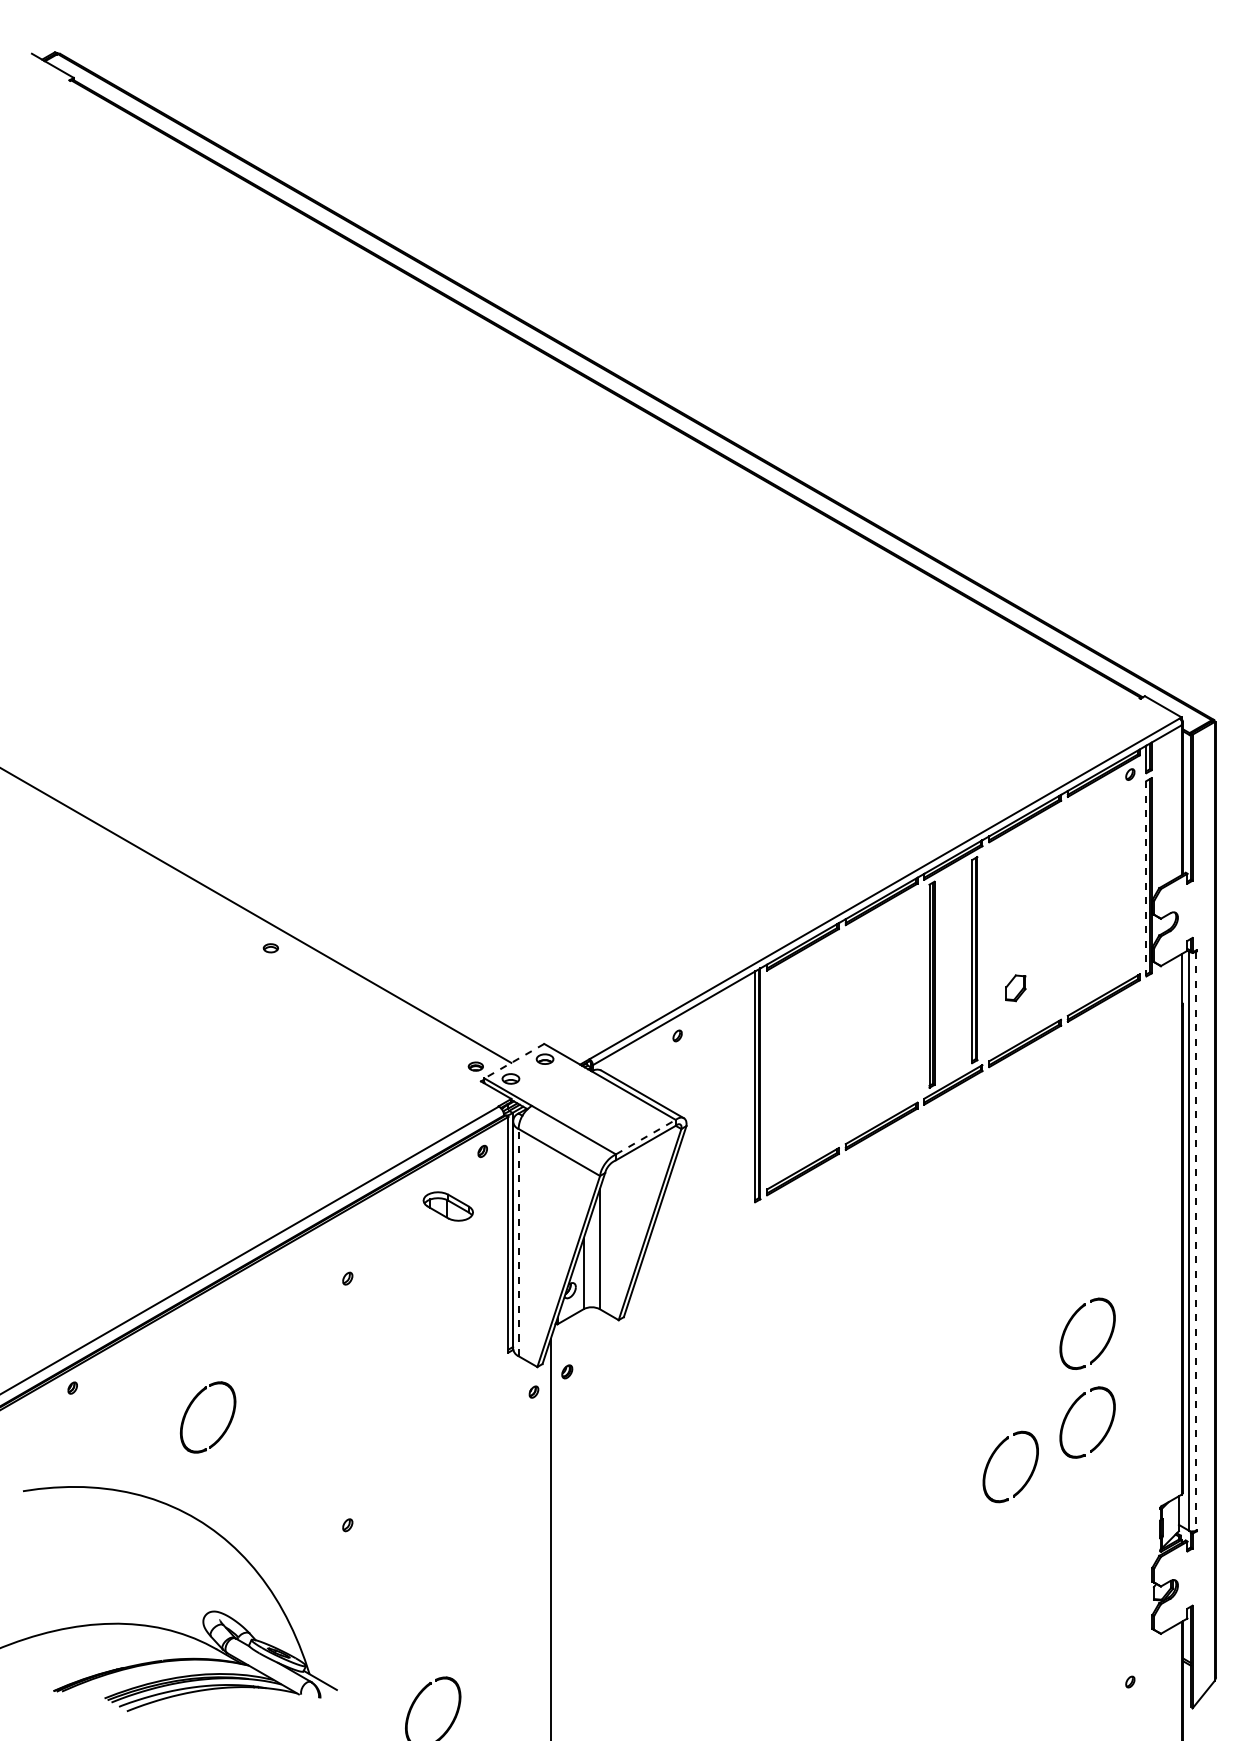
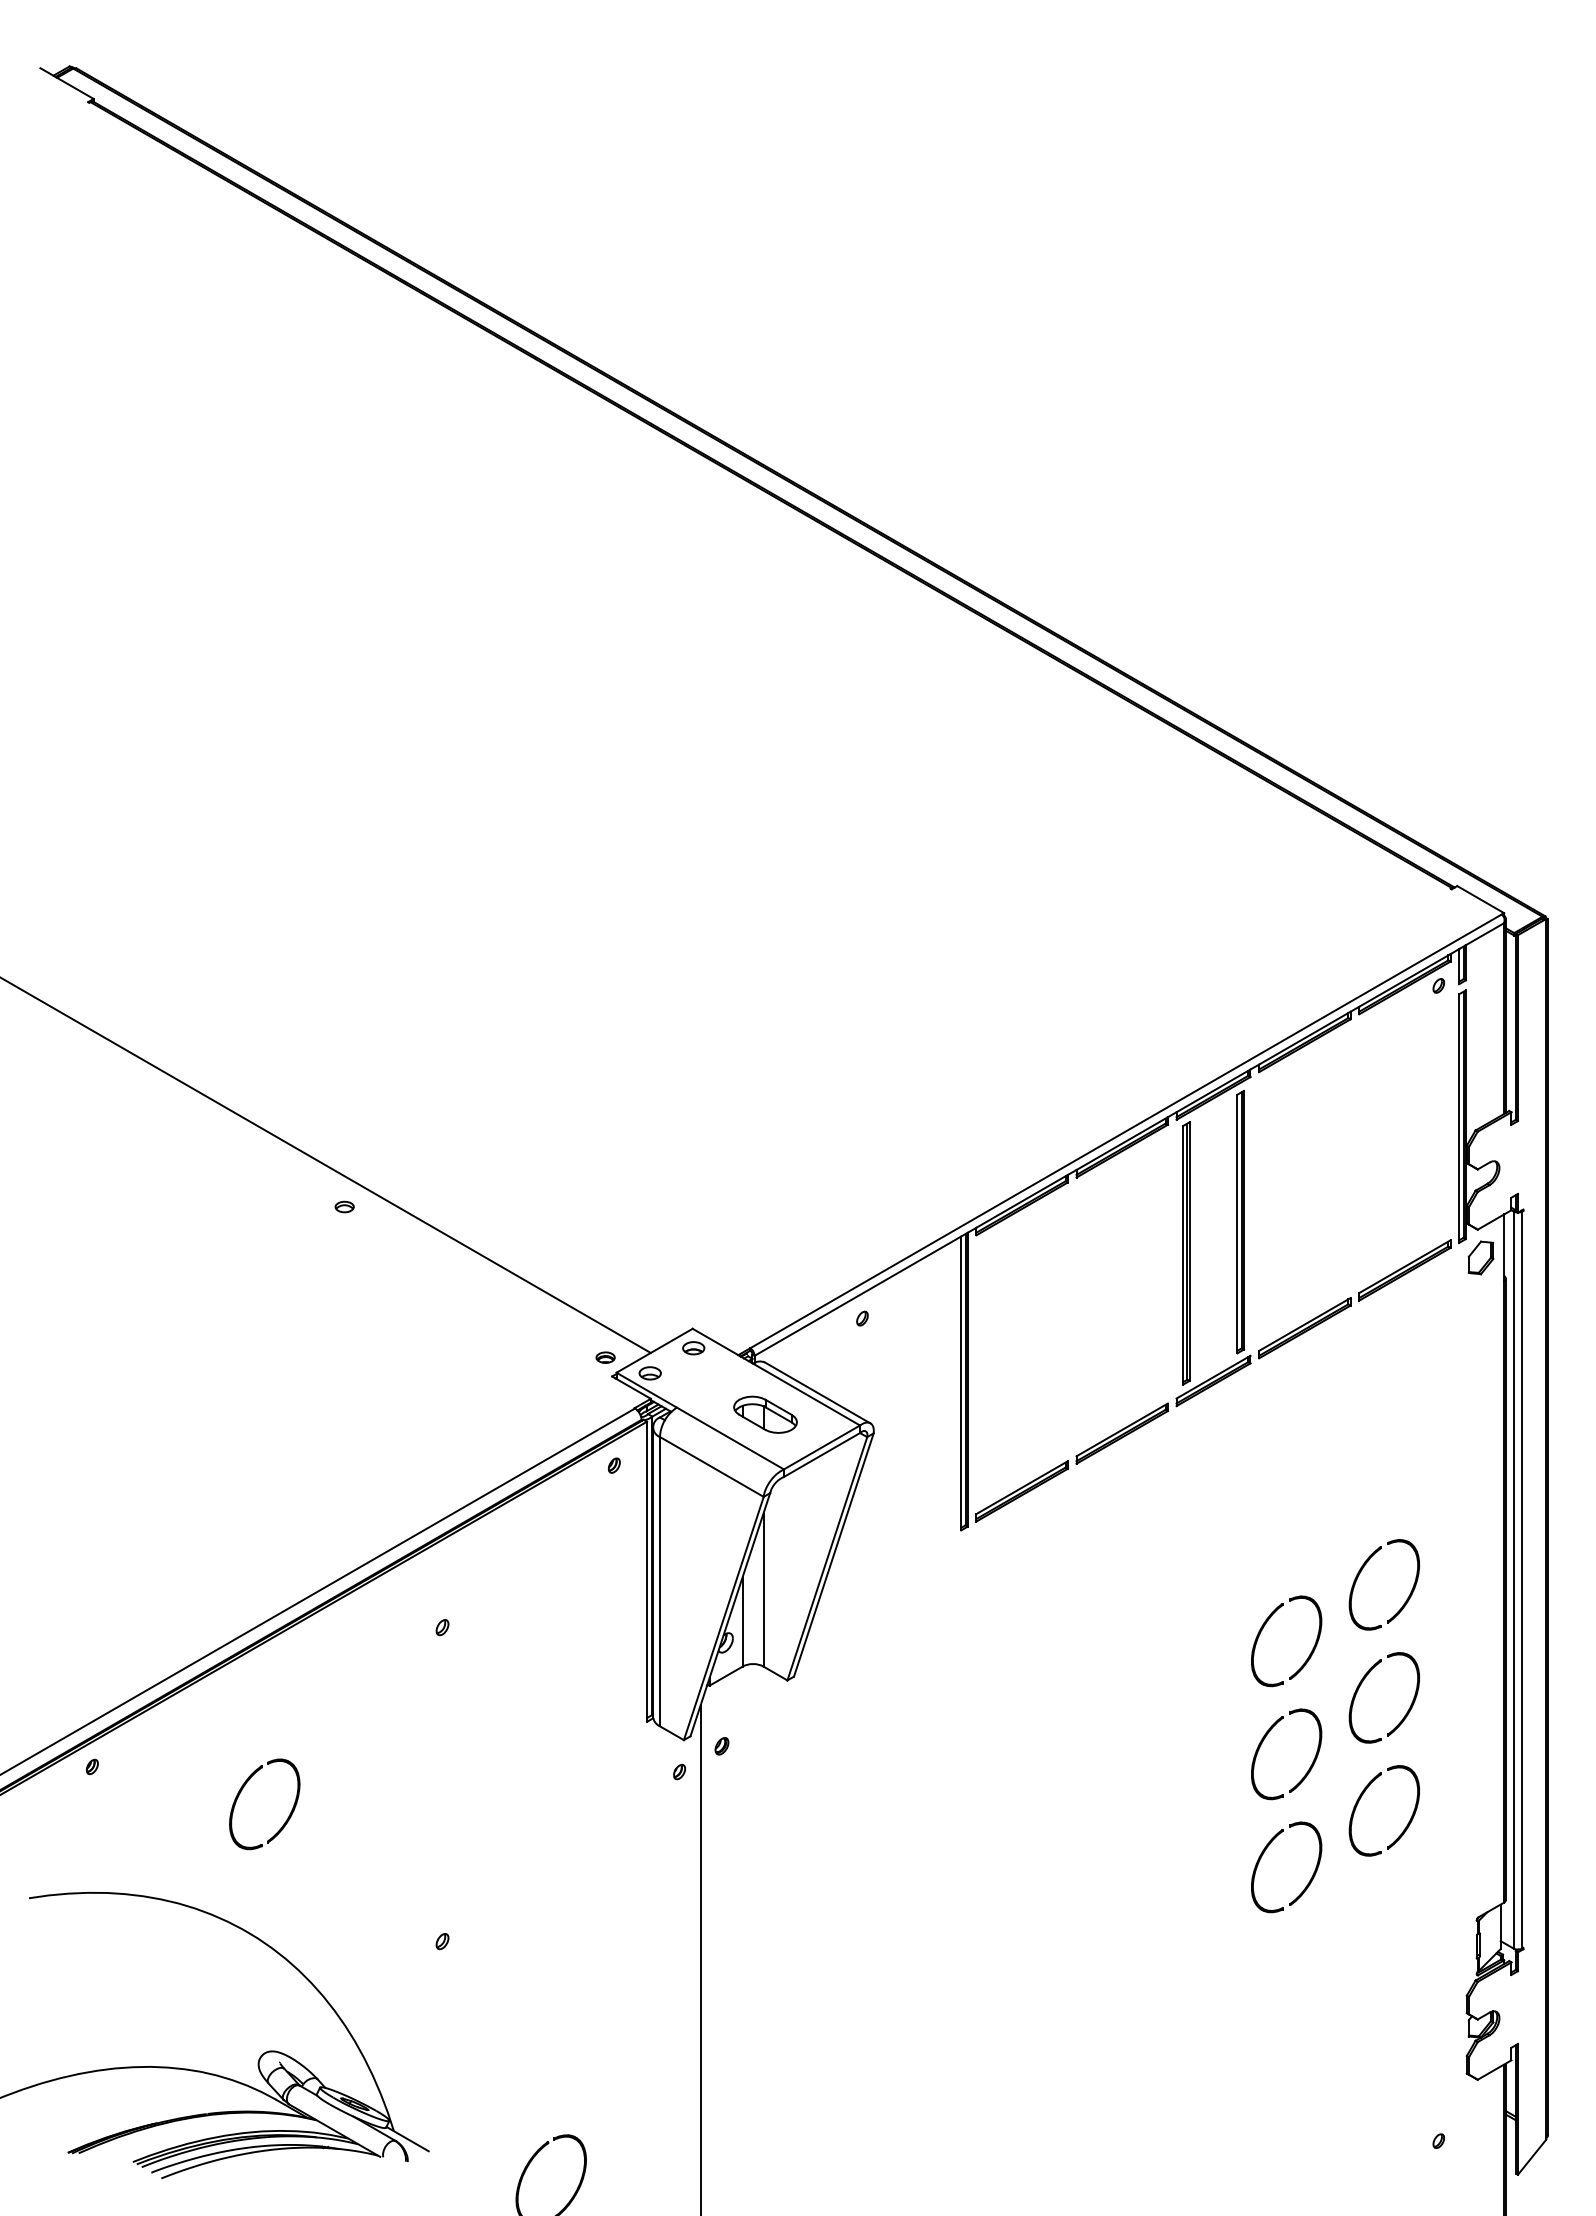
line: (1146, 879) -> (1459, 1119), dashed -> solid
part: (1015, 987) -> (1480, 1257), moved
line: (514, 1060) -> (654, 1350), dashed -> solid
line: (646, 1137) -> (822, 1447), dashed -> solid
part: (448, 1206) -> (765, 1414), moved
part: (1070, 1233) -> (1362, 1570), added
line: (1196, 1241) -> (1522, 1580), dashed -> solid
line: (518, 1242) -> (660, 1581), dashed -> solid
part: (994, 1276) -> (1265, 1625), added
part: (994, 1365) -> (1265, 1738), added

